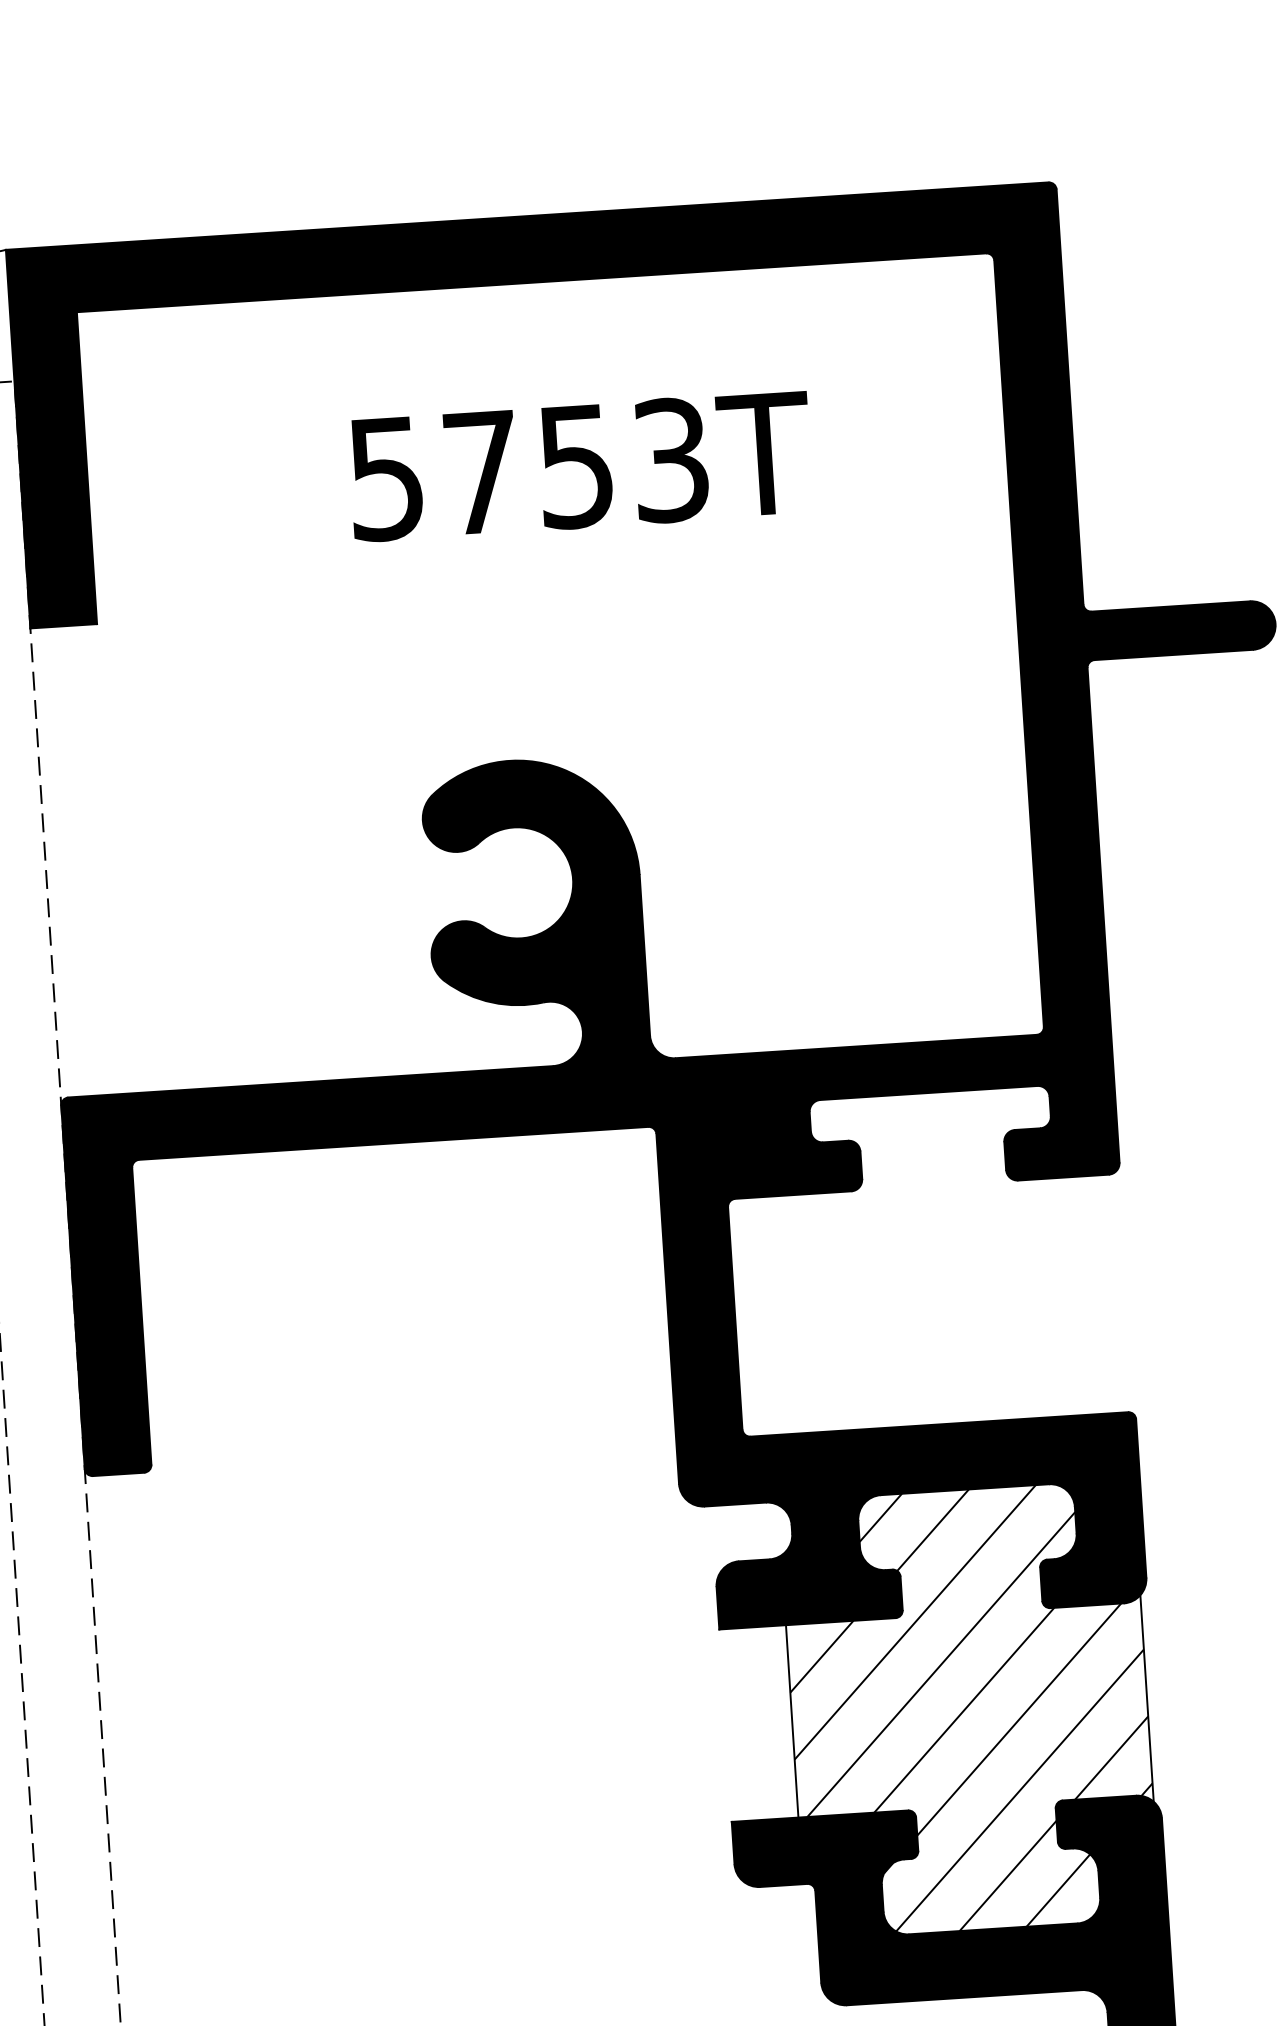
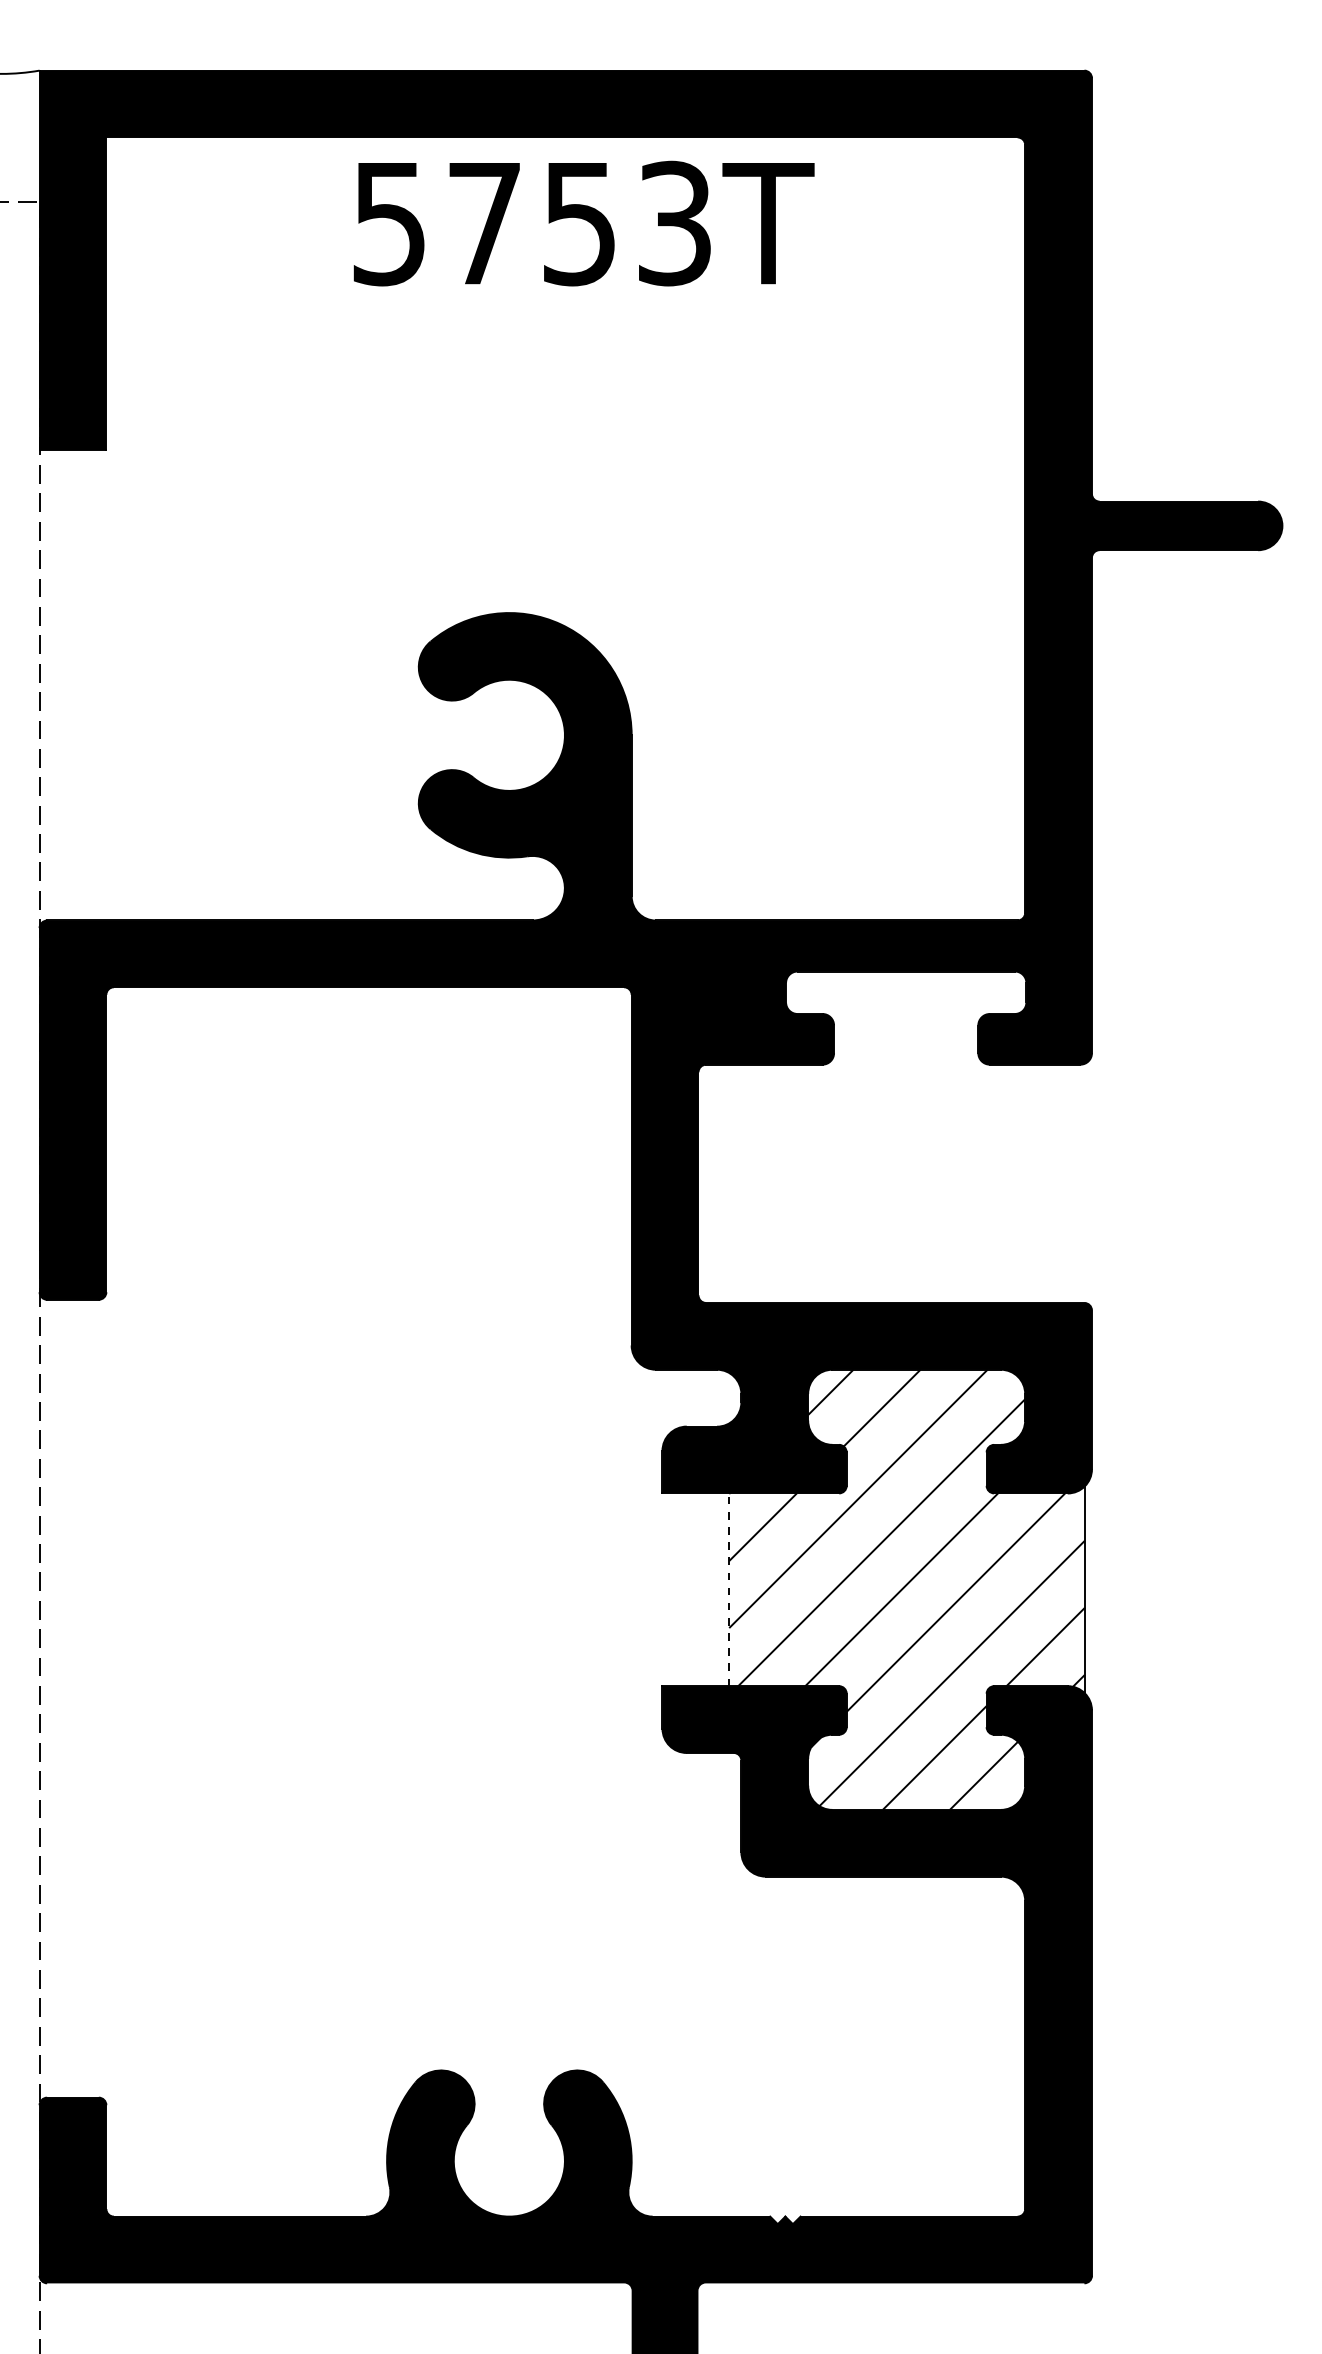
text: (579, 466) -> (583, 223), moved
line: (792, 1721) -> (729, 1589), solid -> dashed

